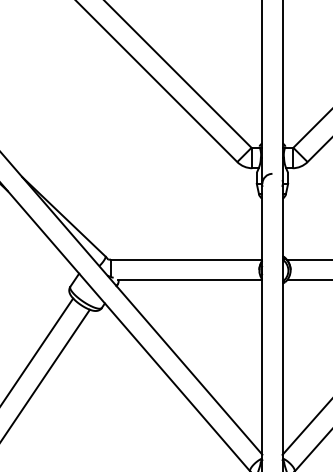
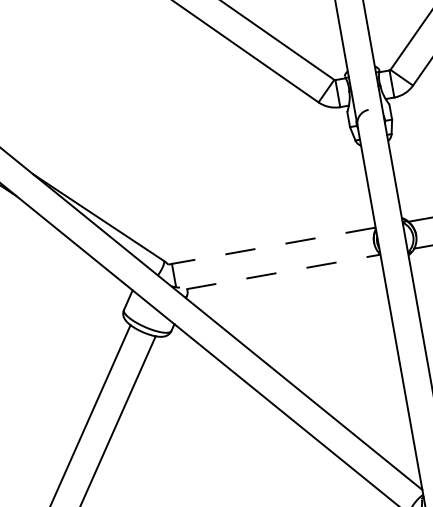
line: (186, 259) -> (273, 245), solid -> dashed
line: (190, 279) -> (283, 271), solid -> dashed

